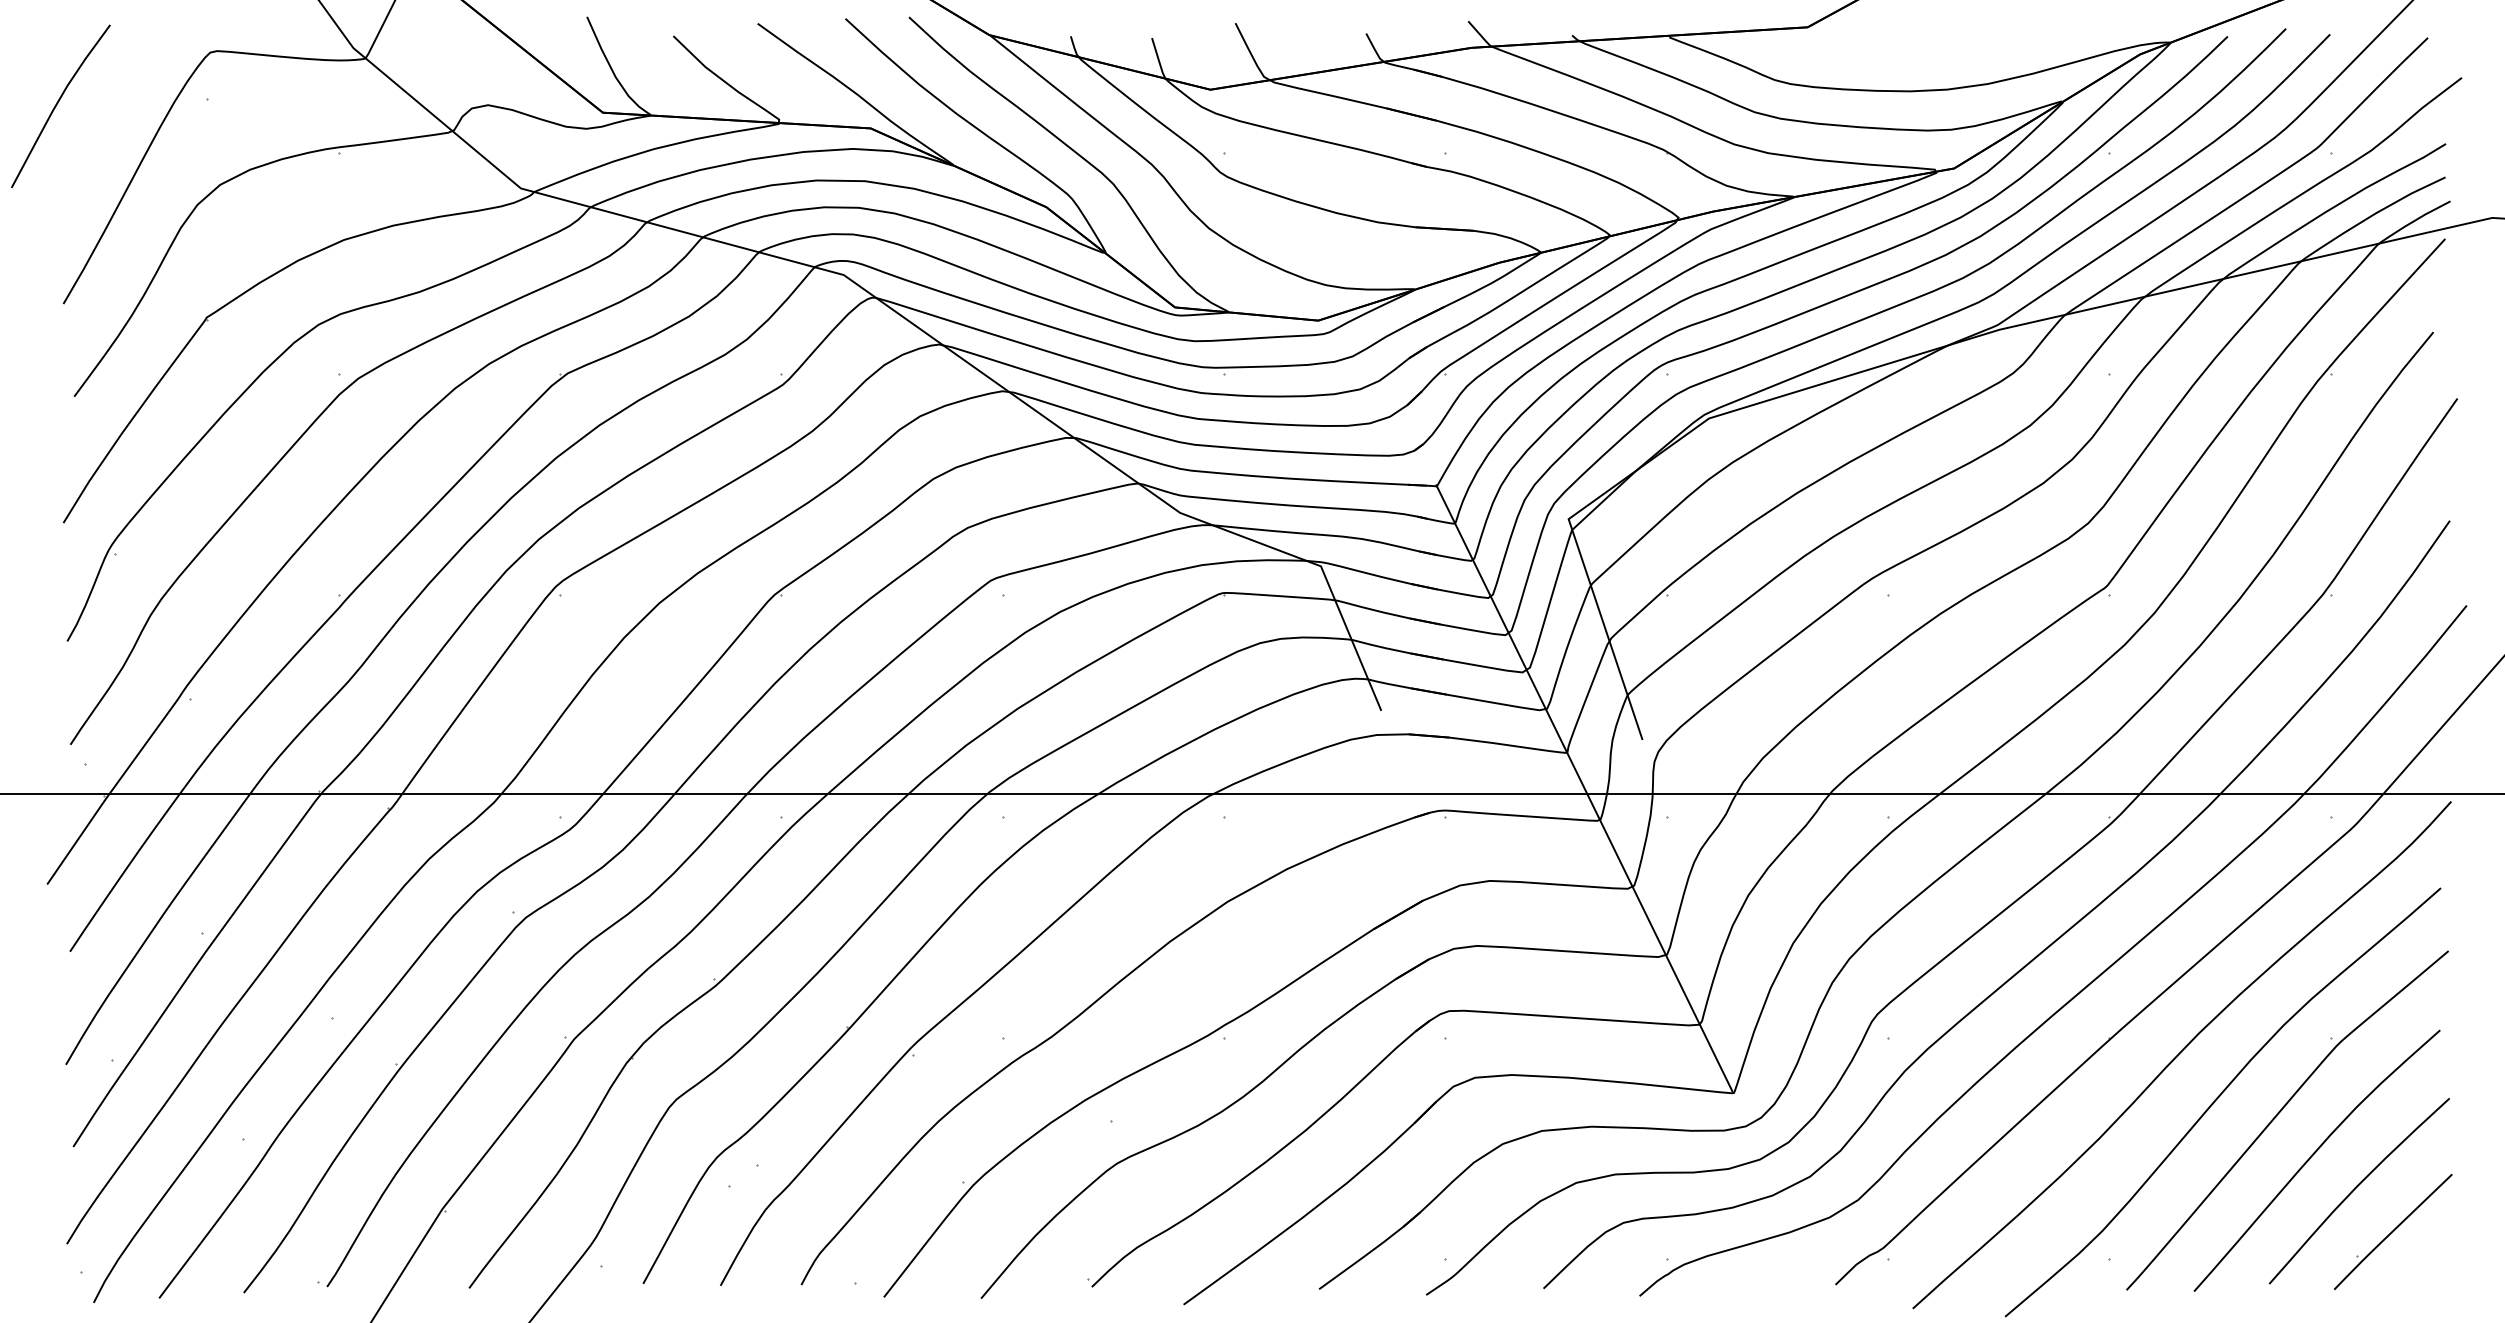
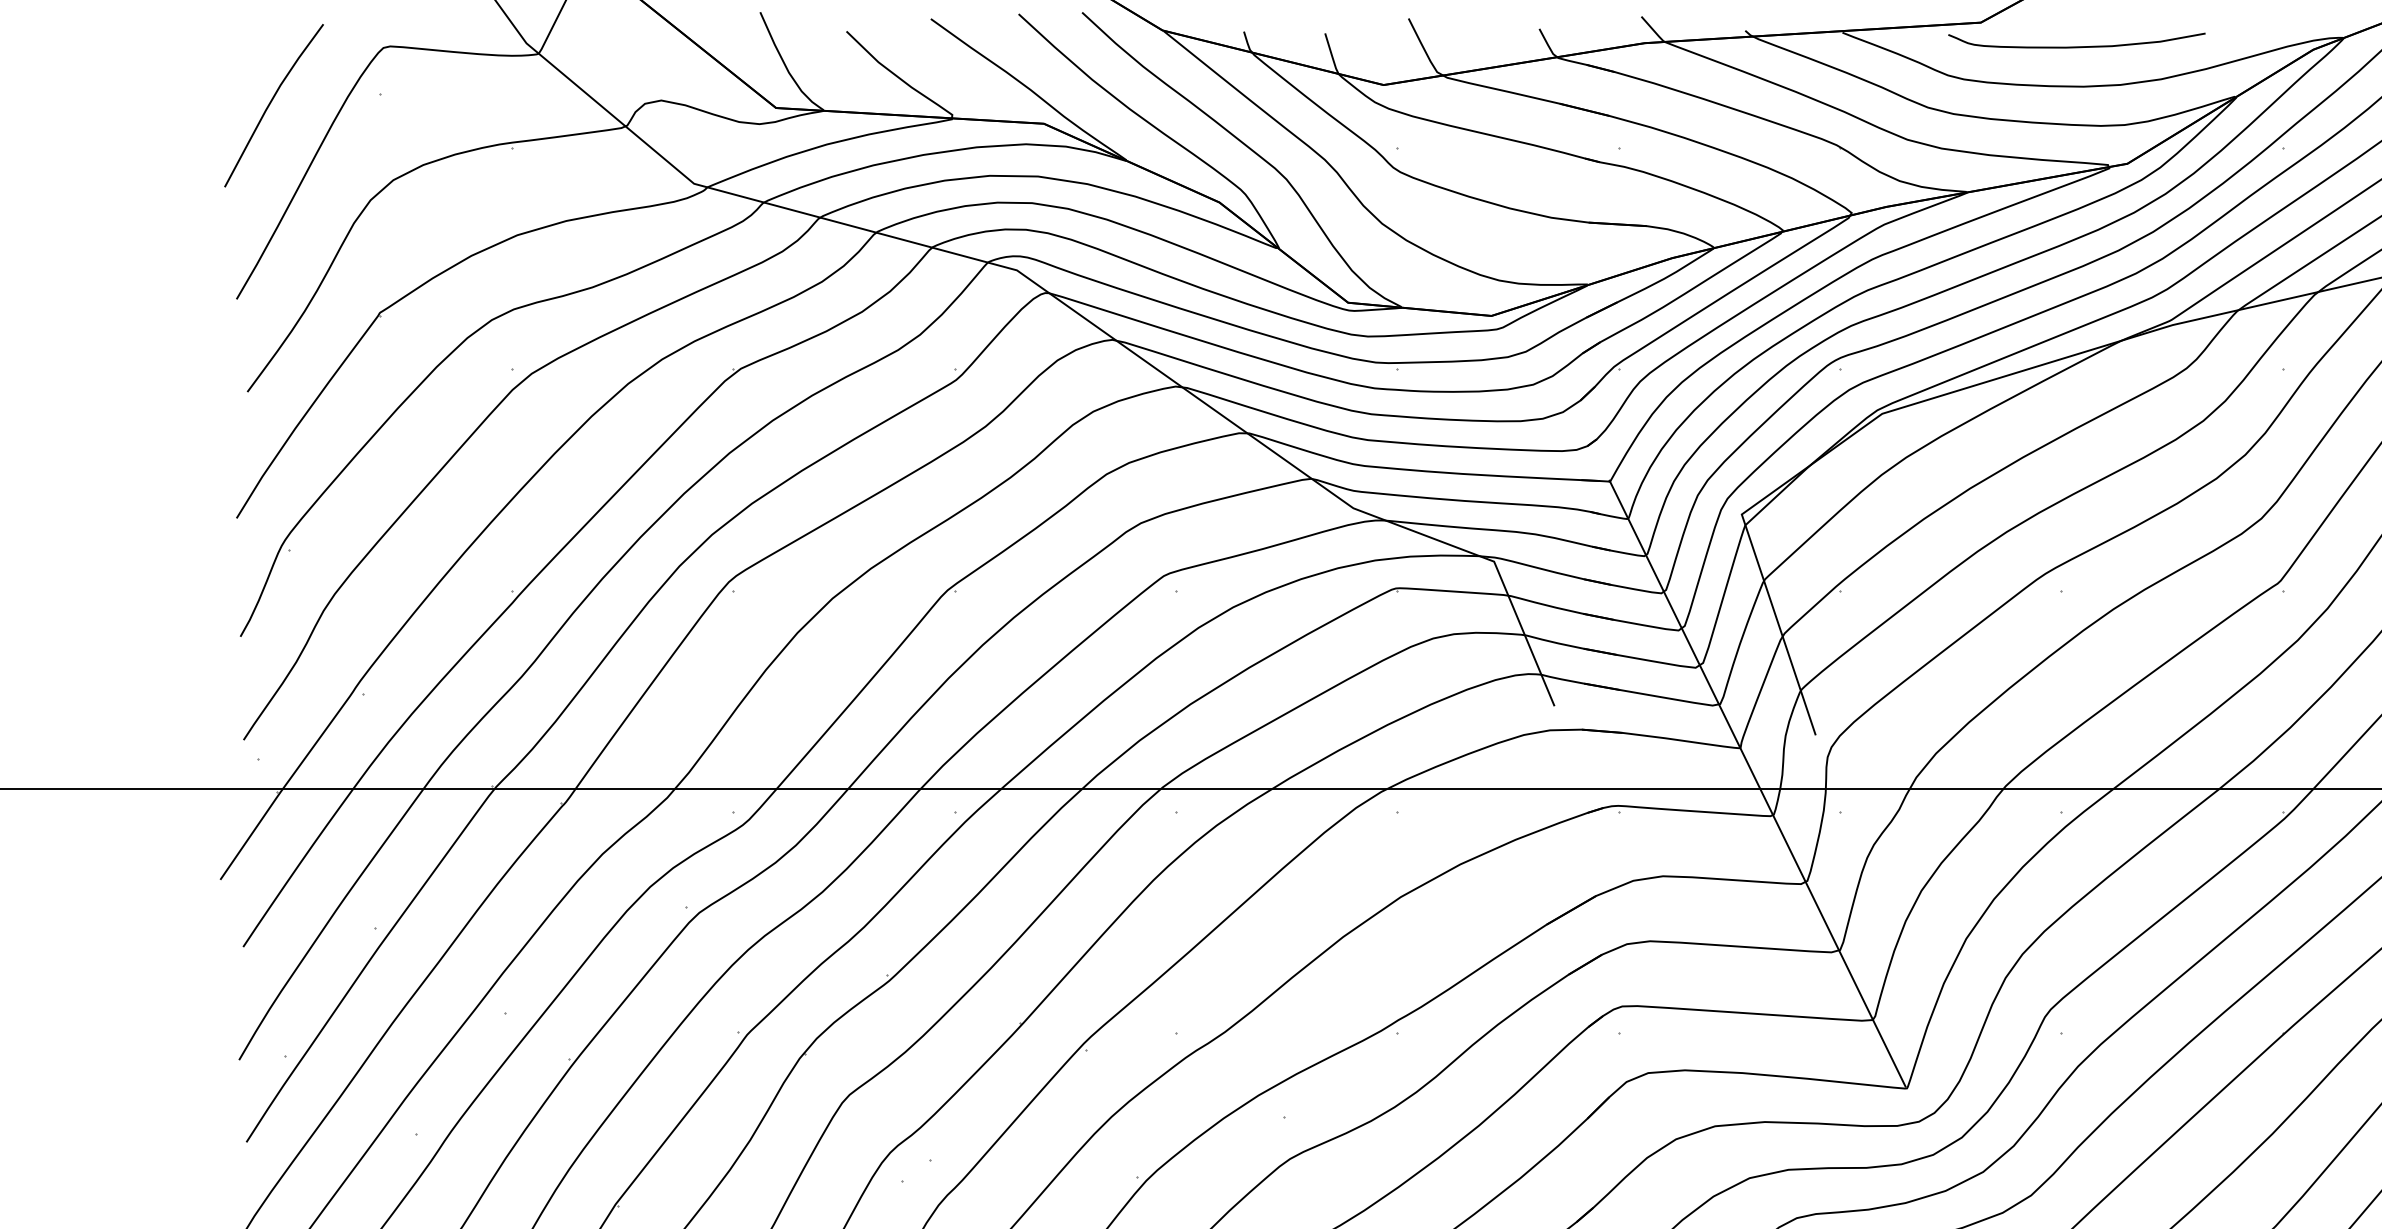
curve: (1903, 51) -> (2076, 46), added
curve: (57, 105) -> (270, 104), moved

